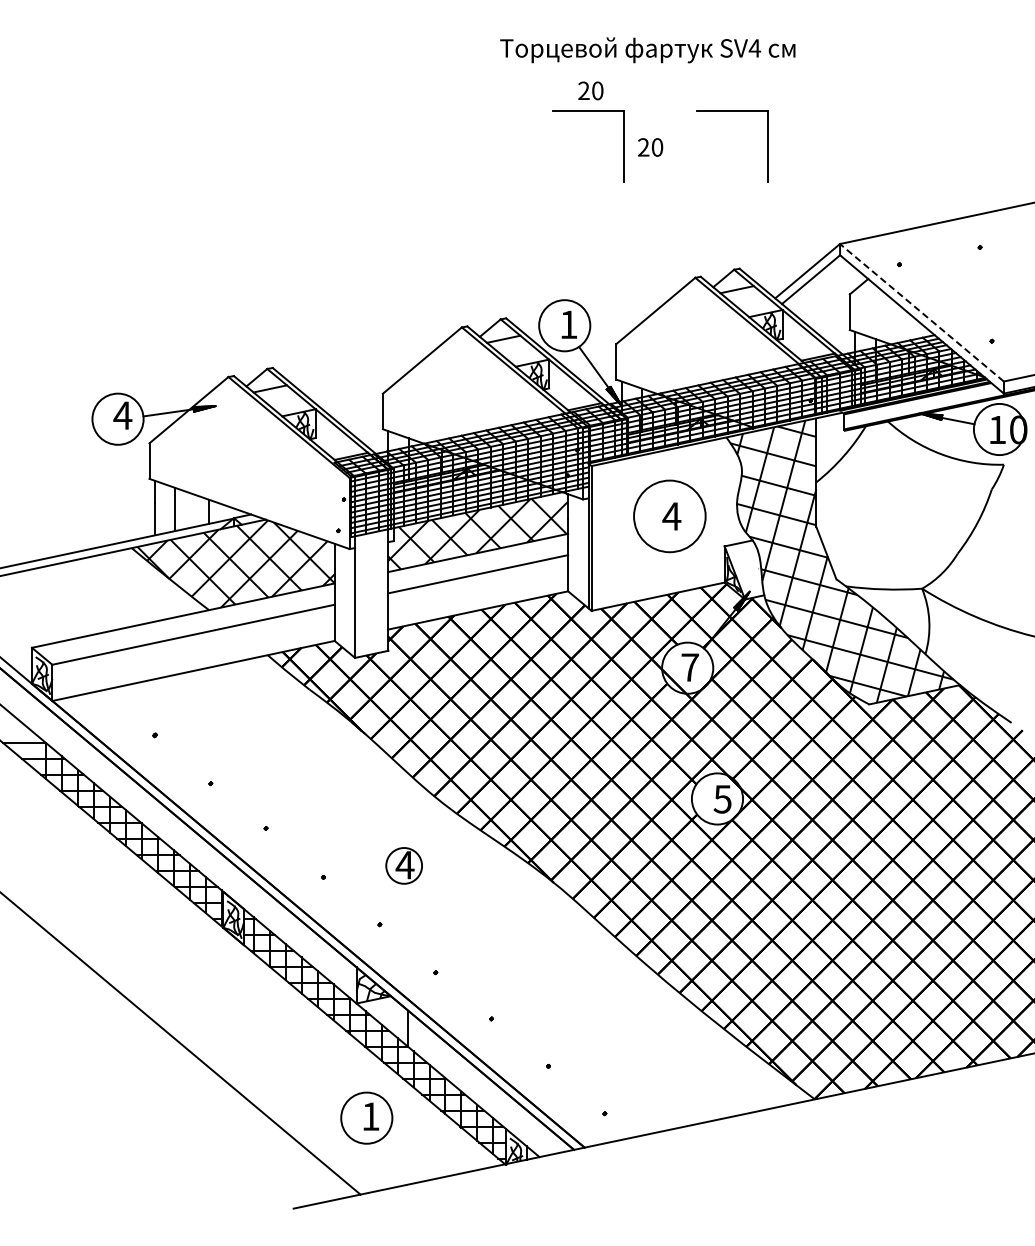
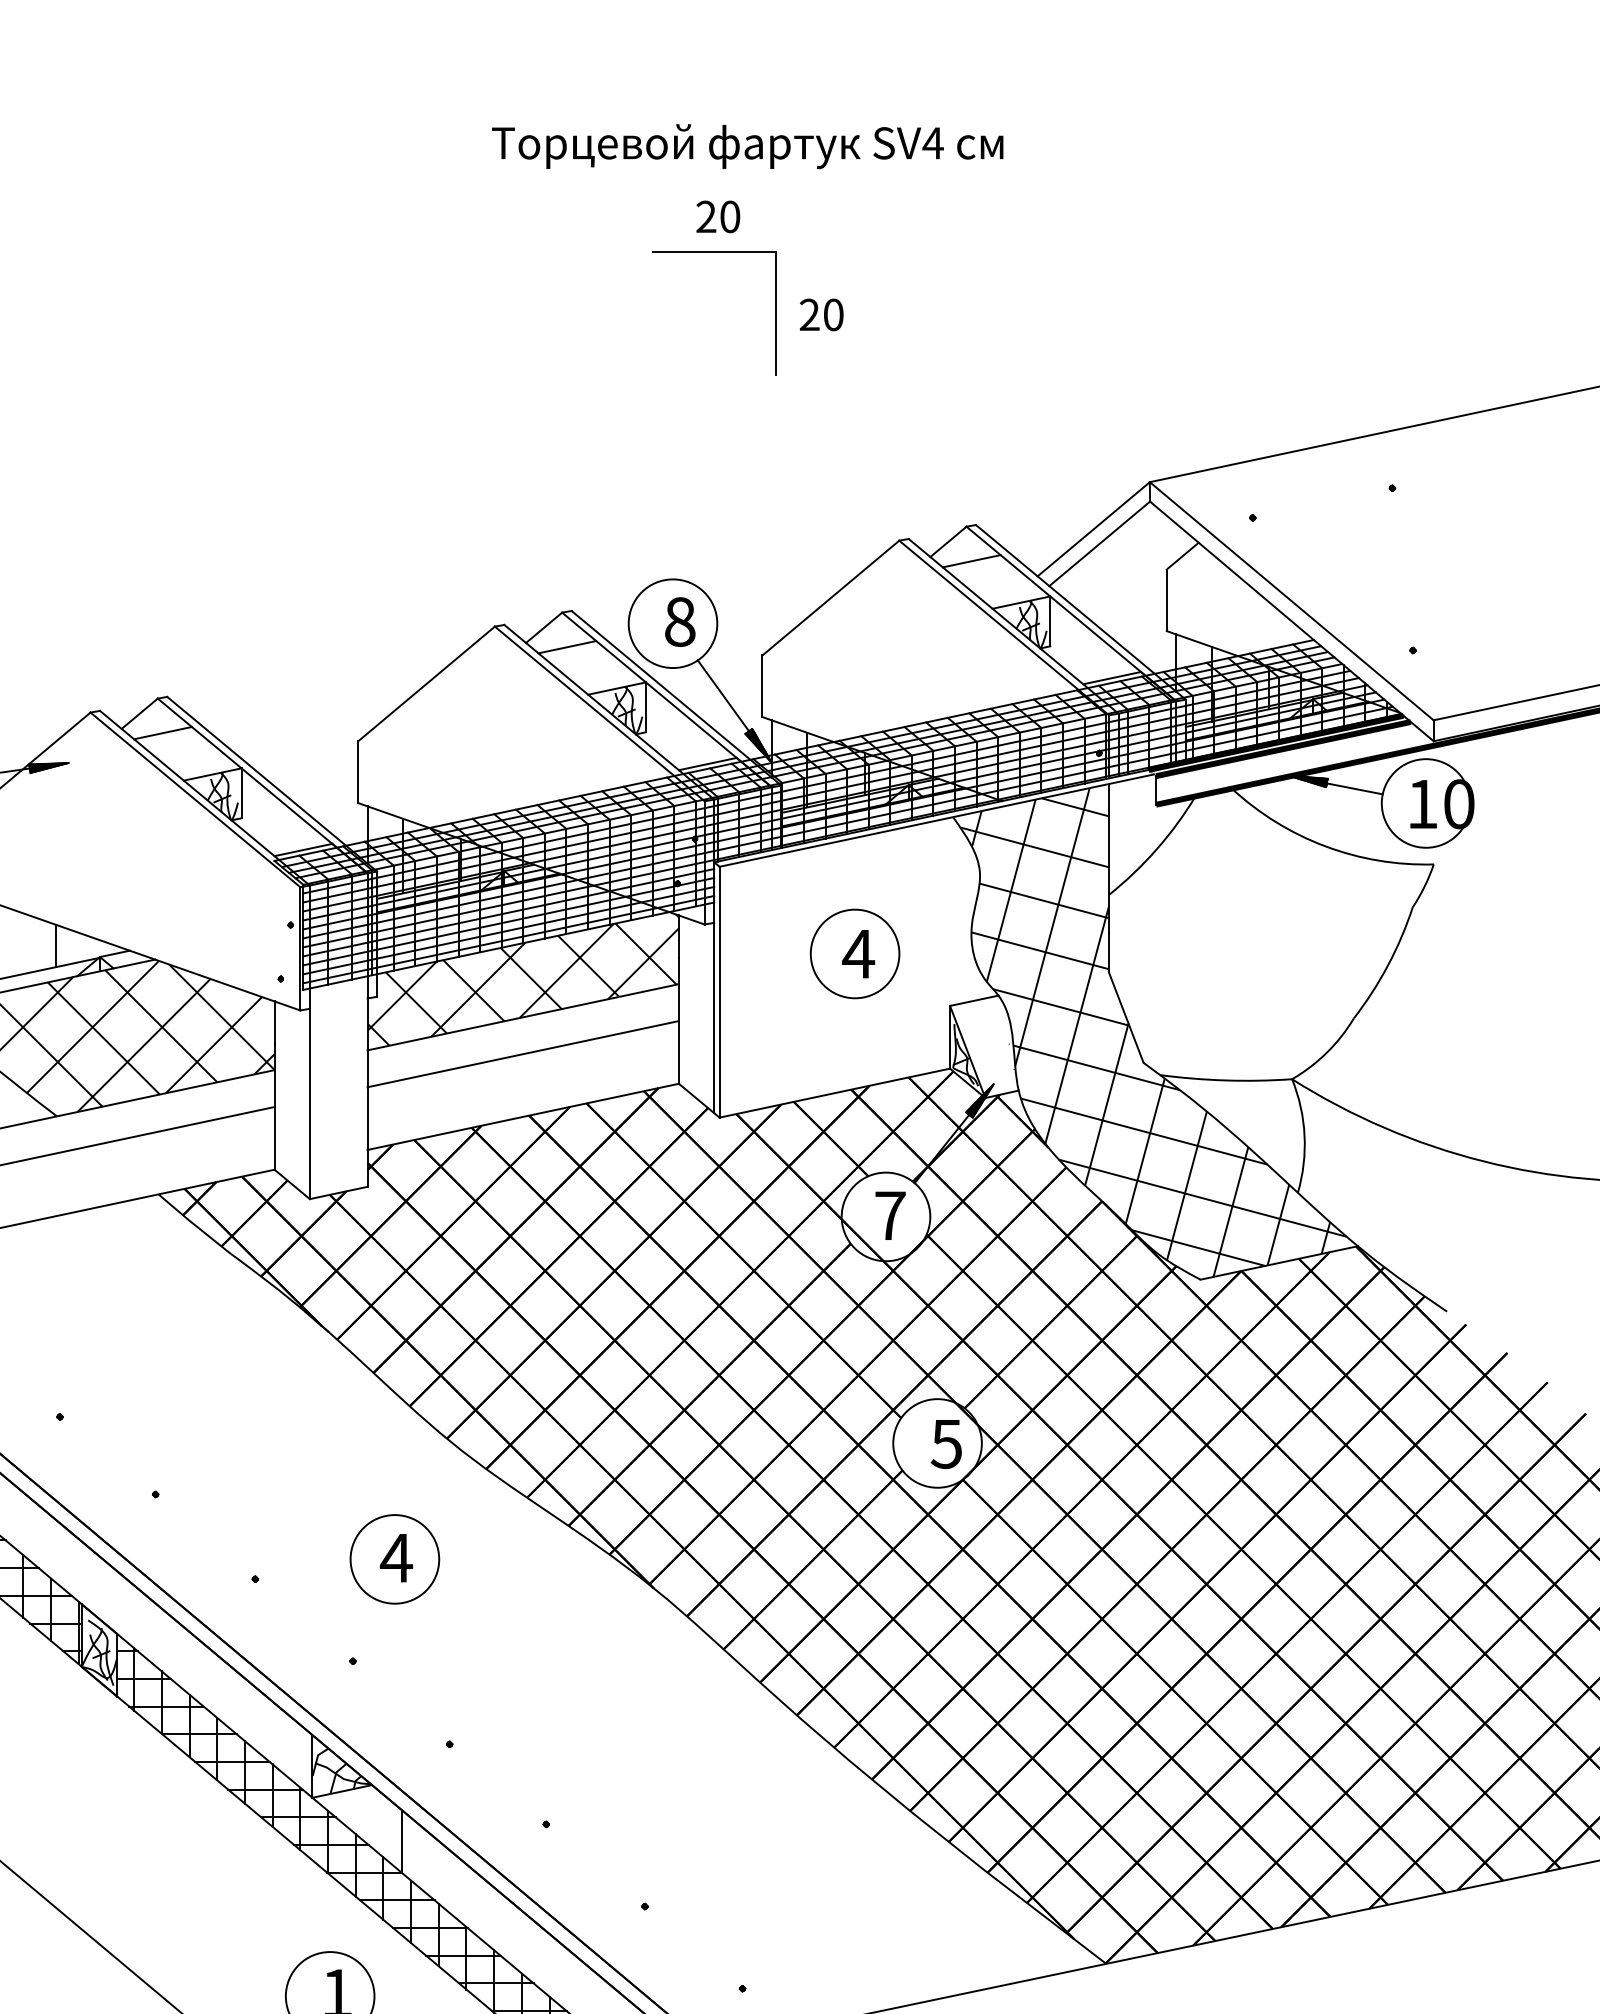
text: (647, 50) -> (747, 146), moved
part: (732, 111) -> (963, 252), removed
line: (921, 312) -> (1291, 600), dashed -> solid
text: (568, 324) -> (679, 621), 1 -> 8
circle: (669, 515) -> (854, 952), size x0.71
circle: (403, 865) -> (393, 1558), size x1.43

